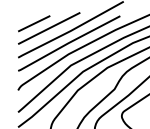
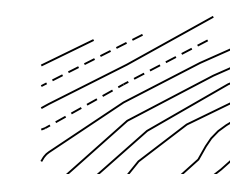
line: (48, 28) -> (90, 60), solid -> dashed
line: (68, 43) -> (123, 84), solid -> dashed

